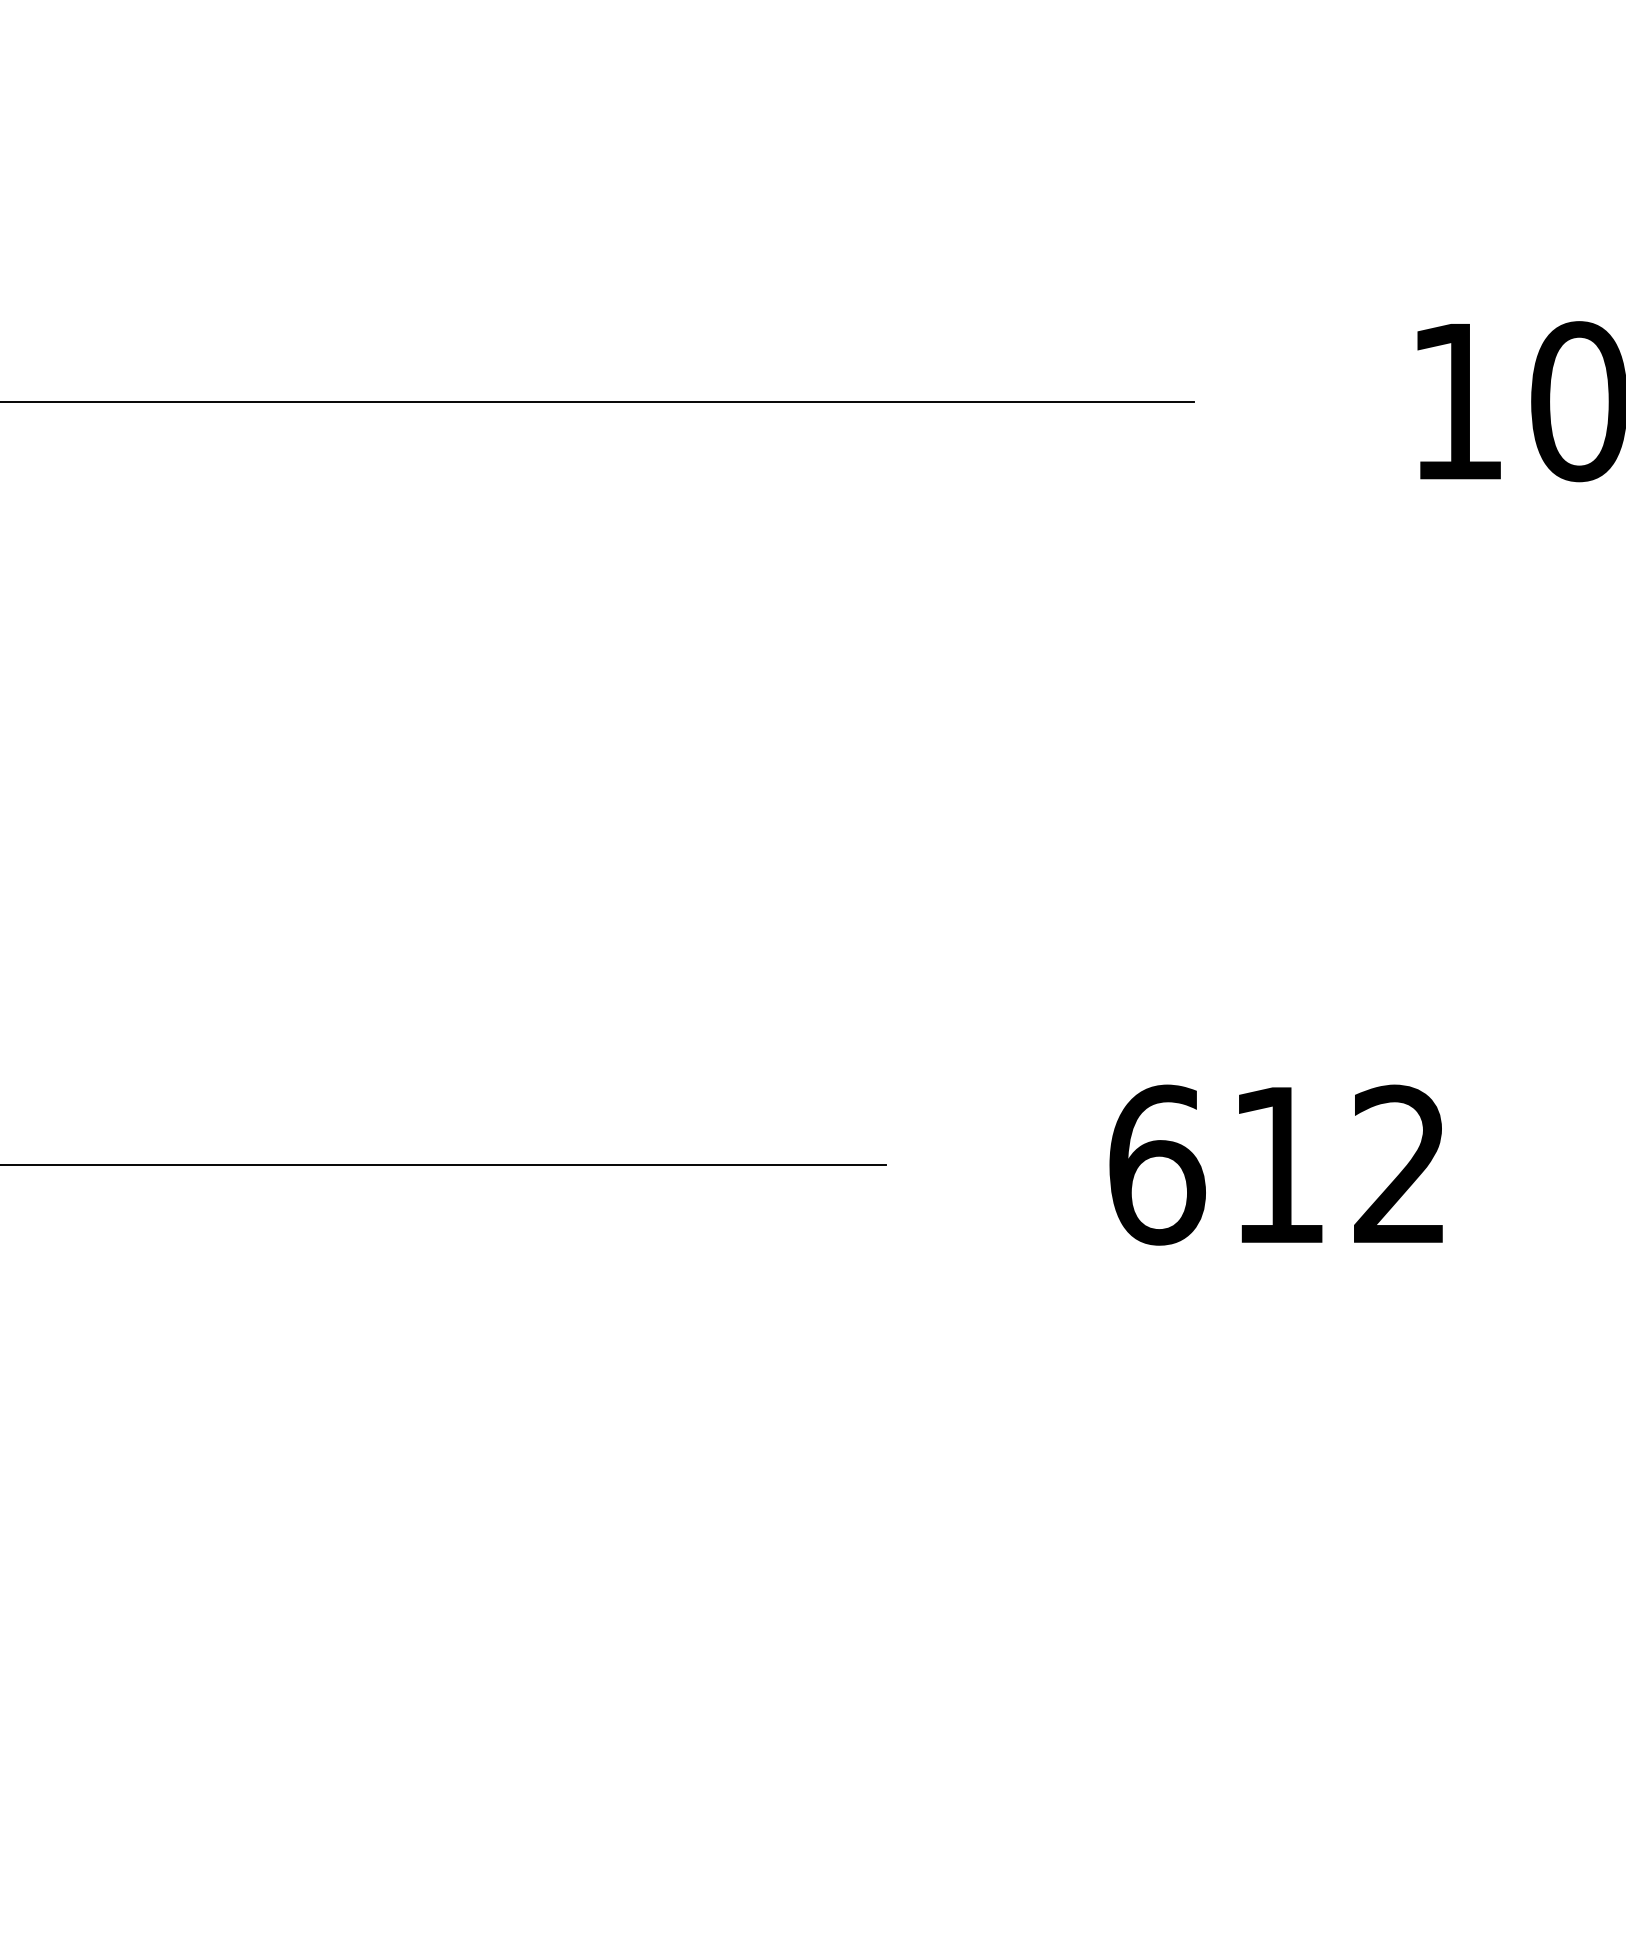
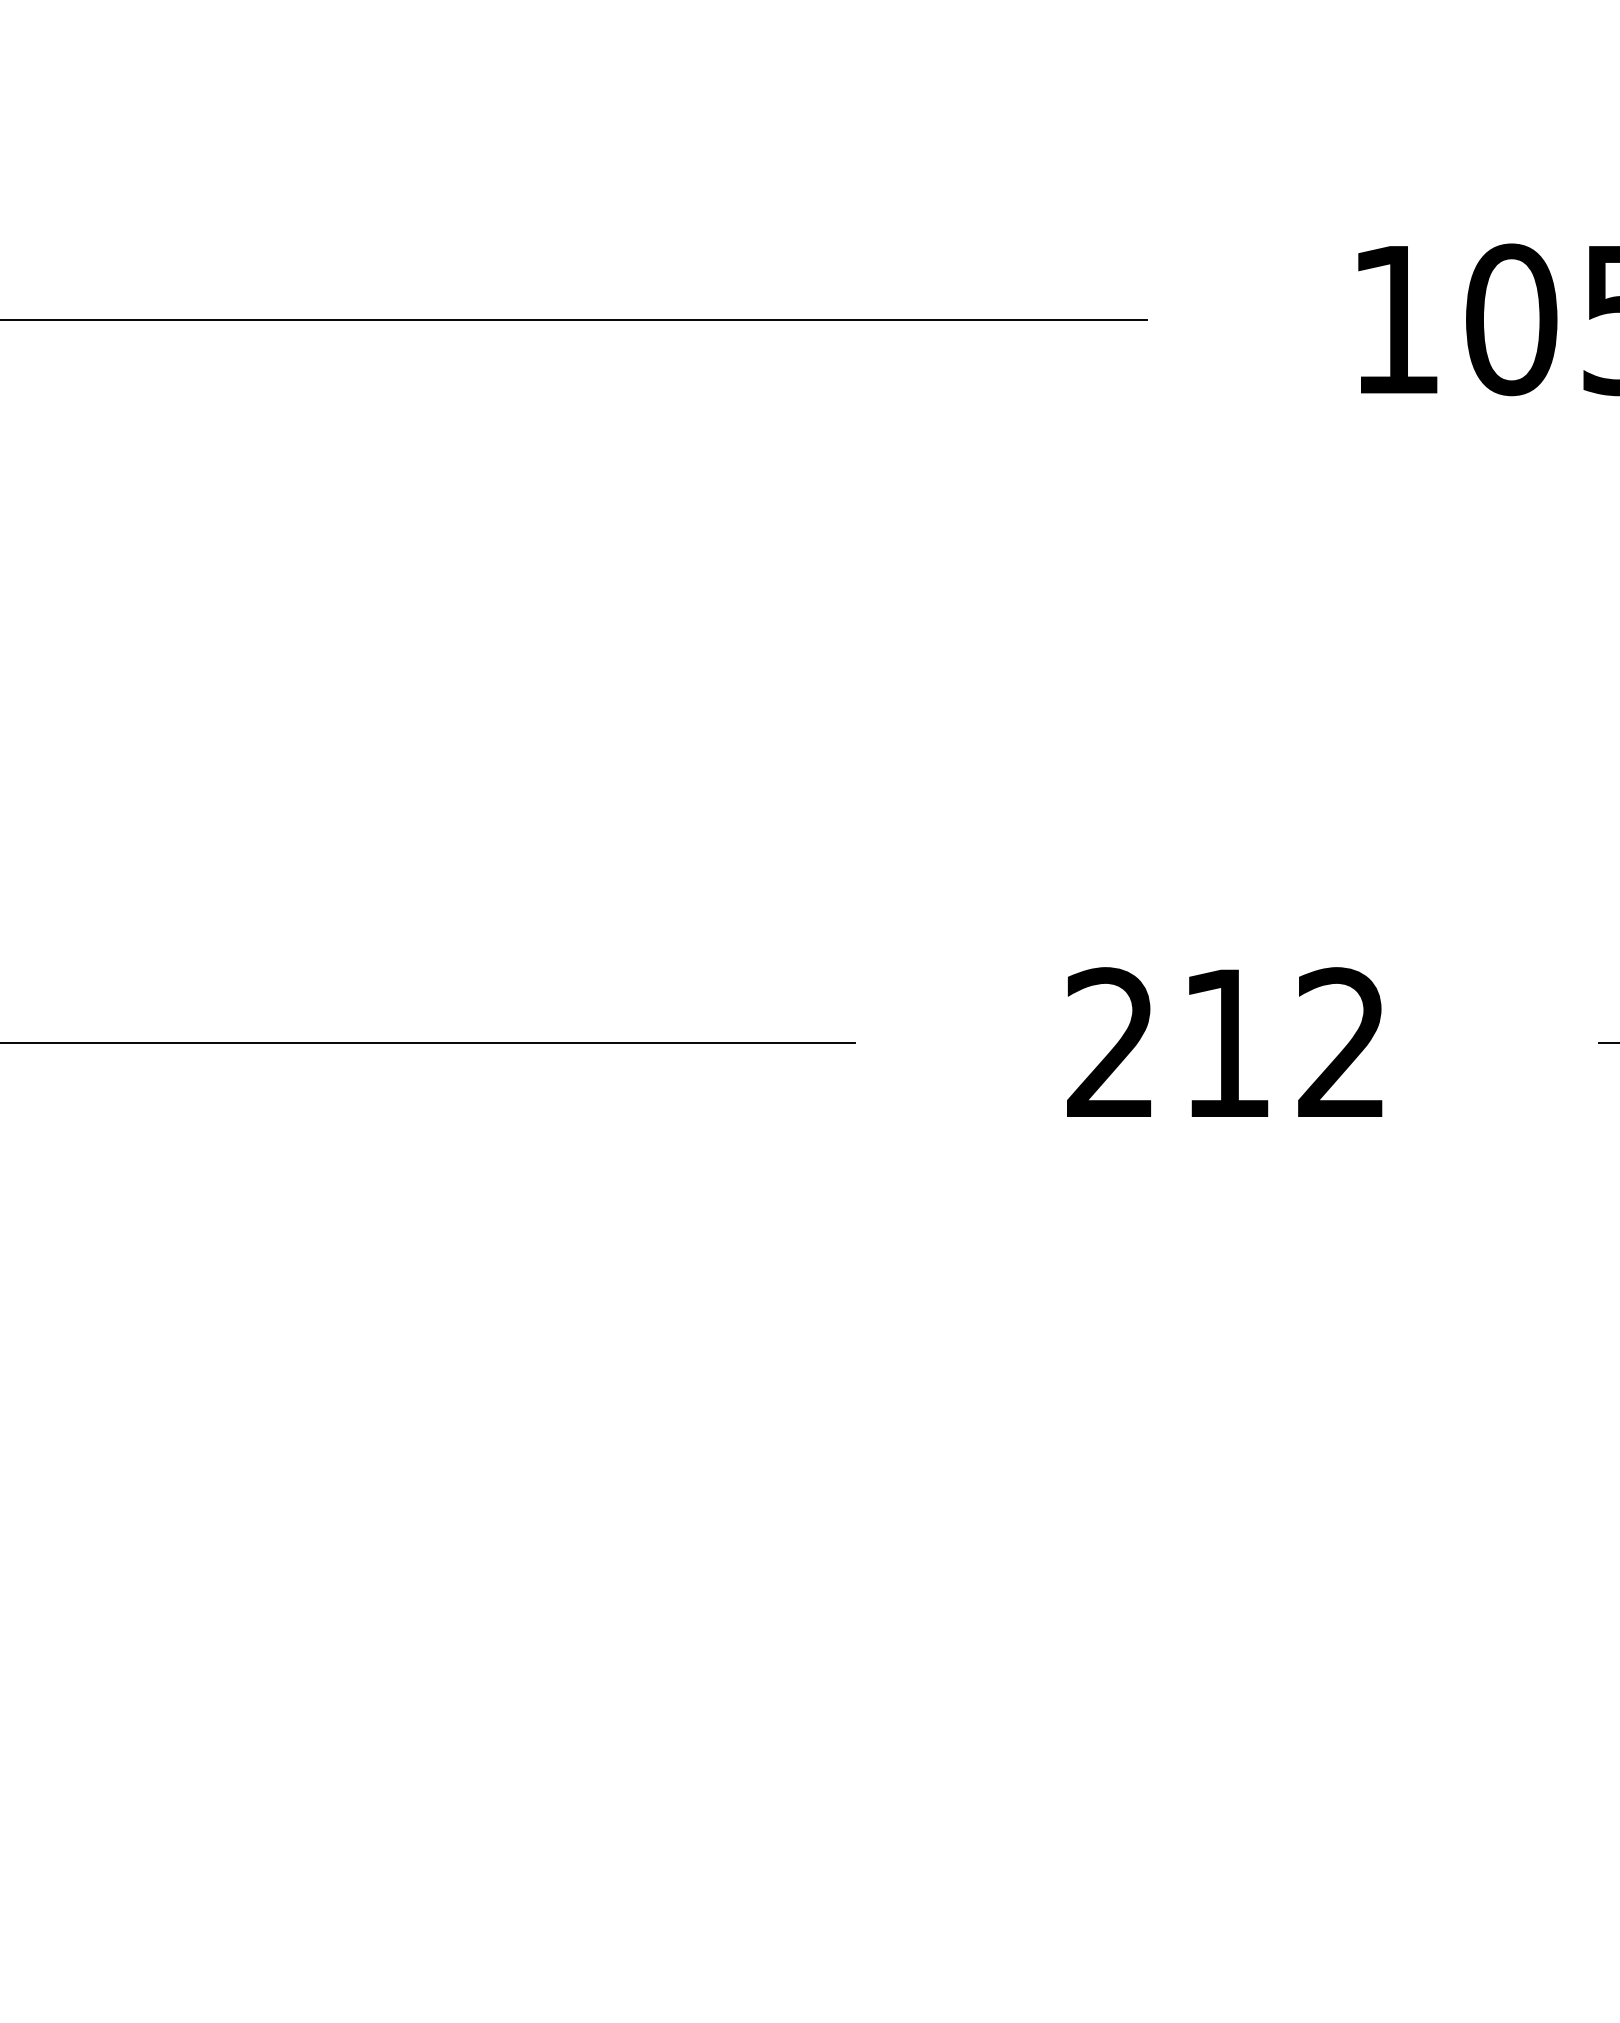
text: (1157, 1165) -> (1111, 1043), 612 -> 212

